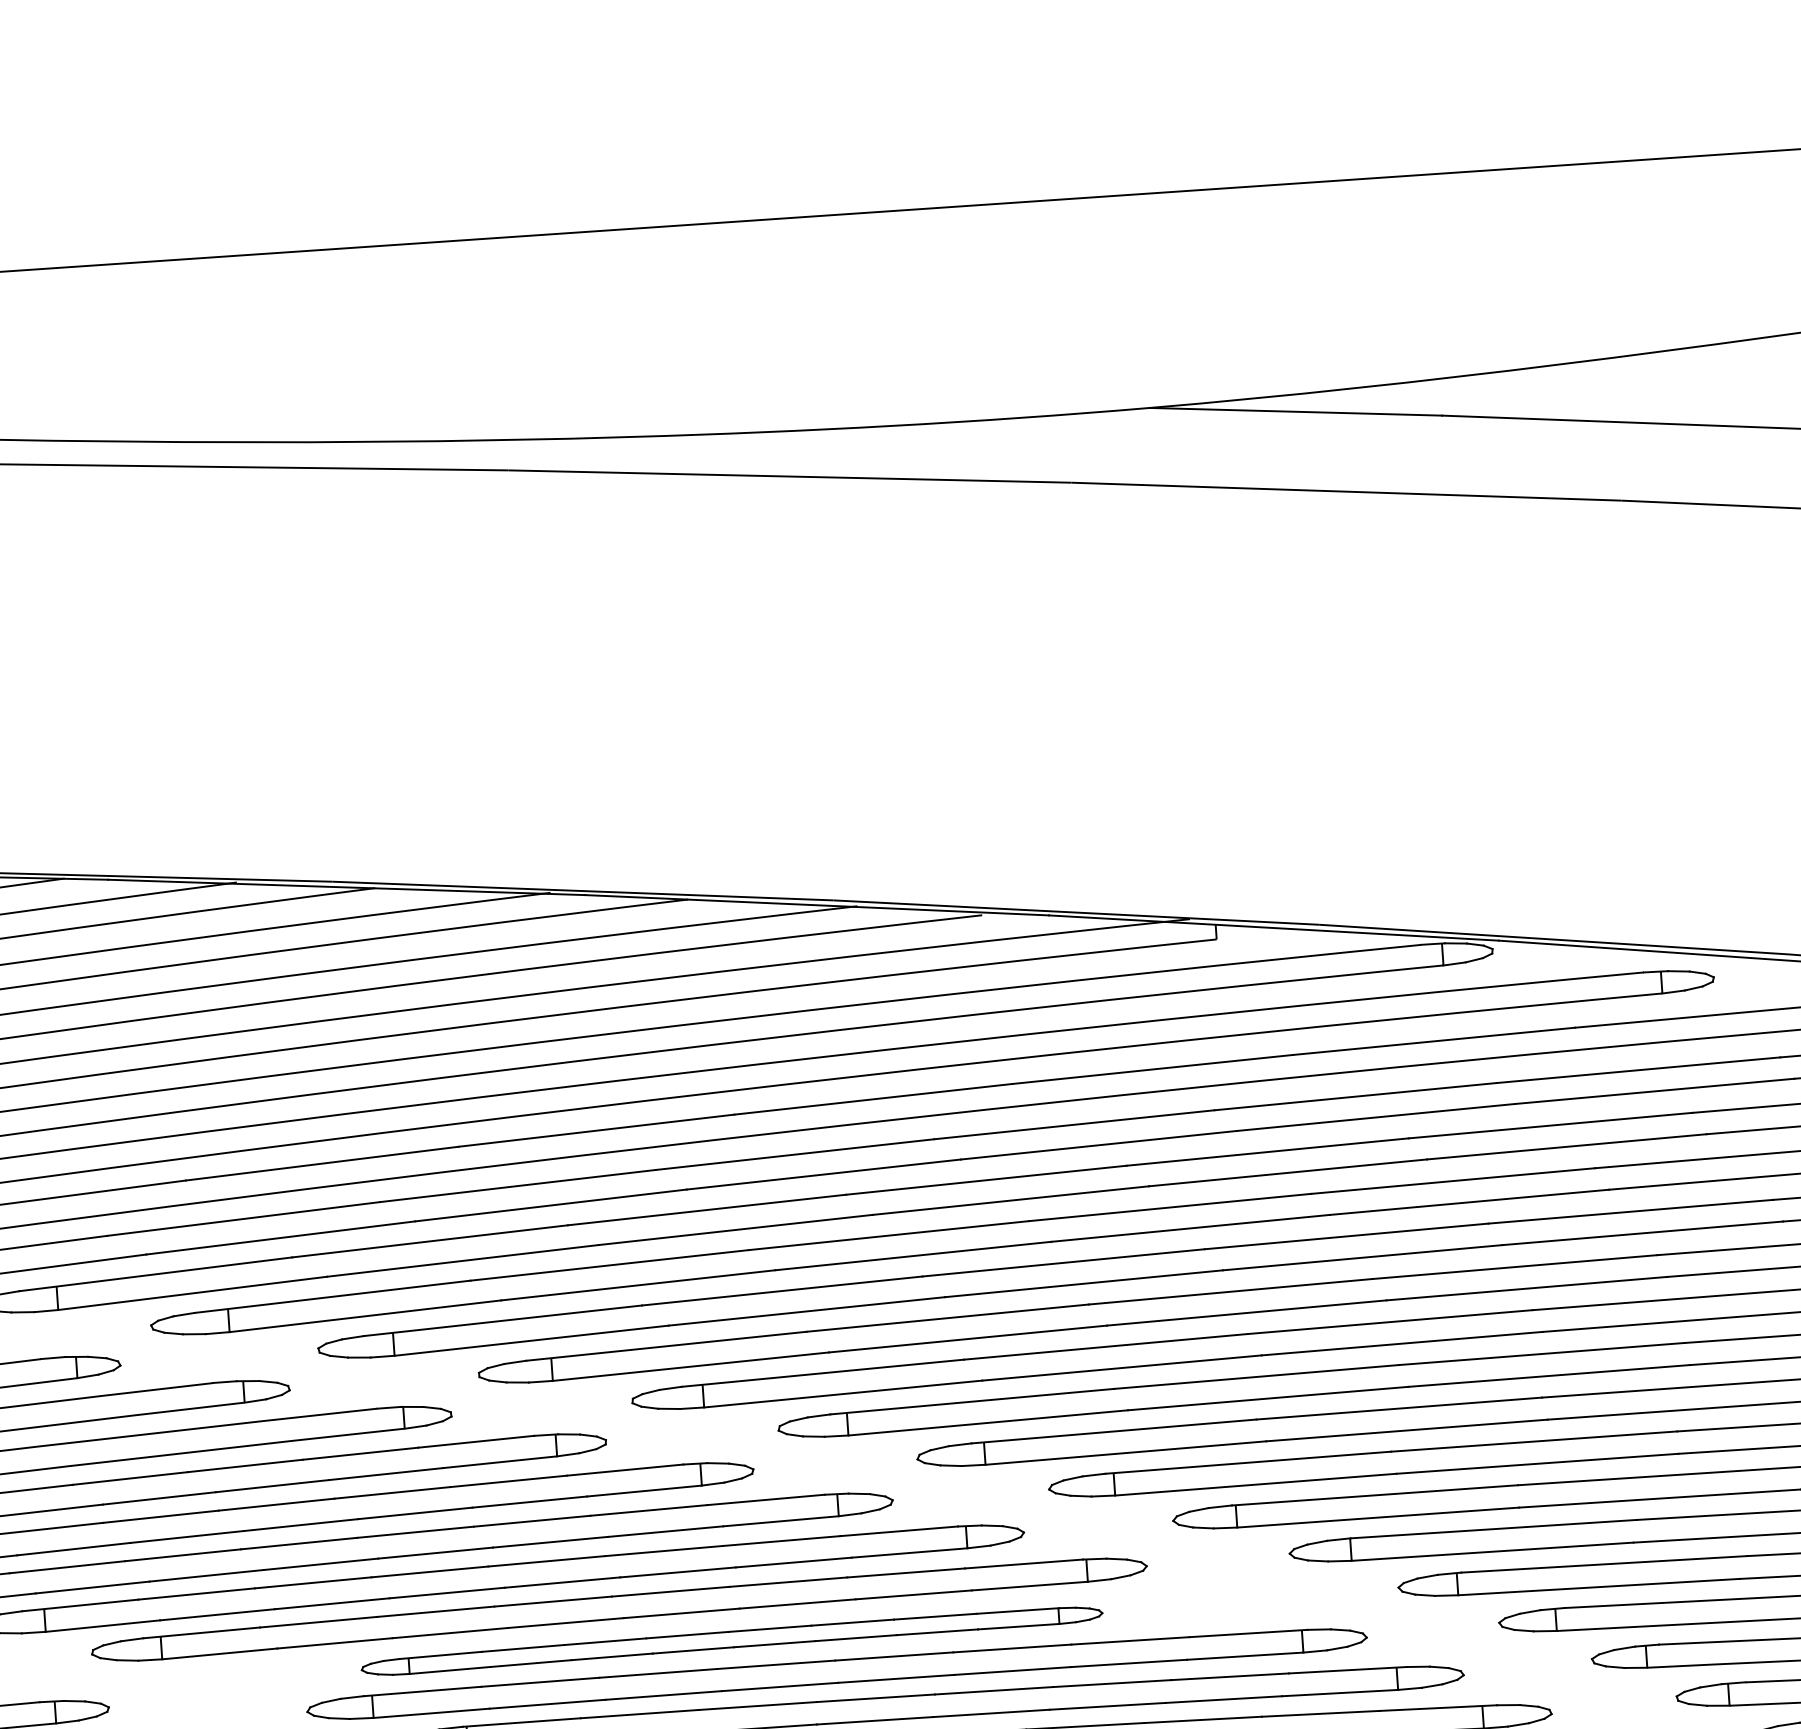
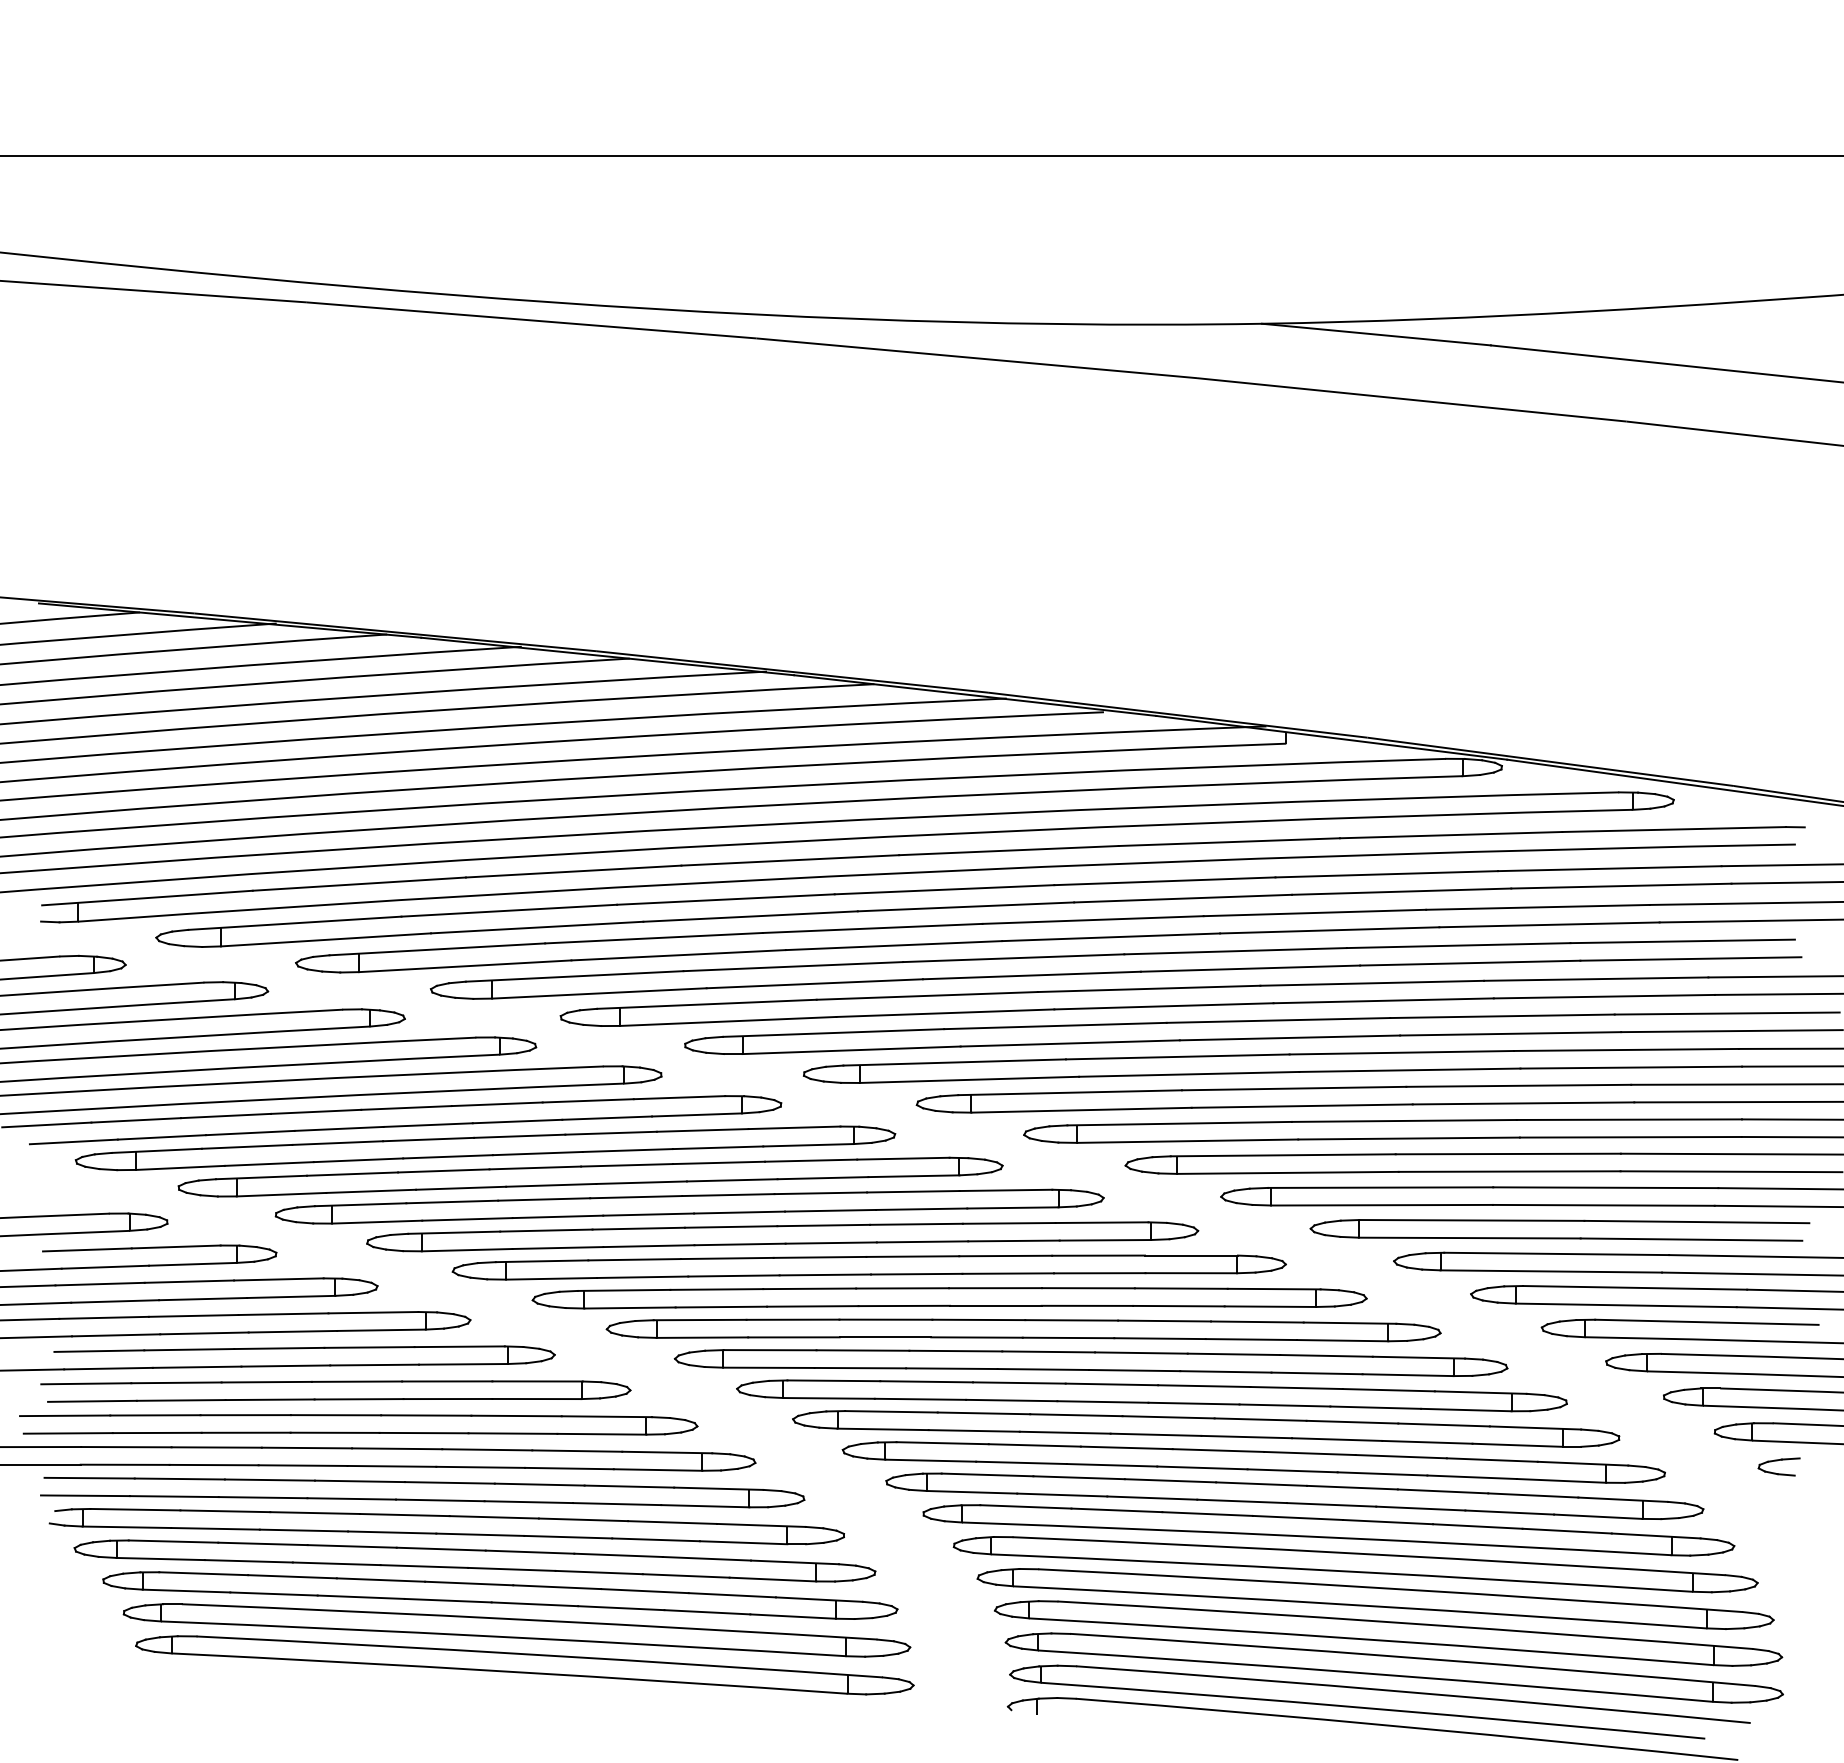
part: (731, 1641) -> (868, 1267), size x1.43

